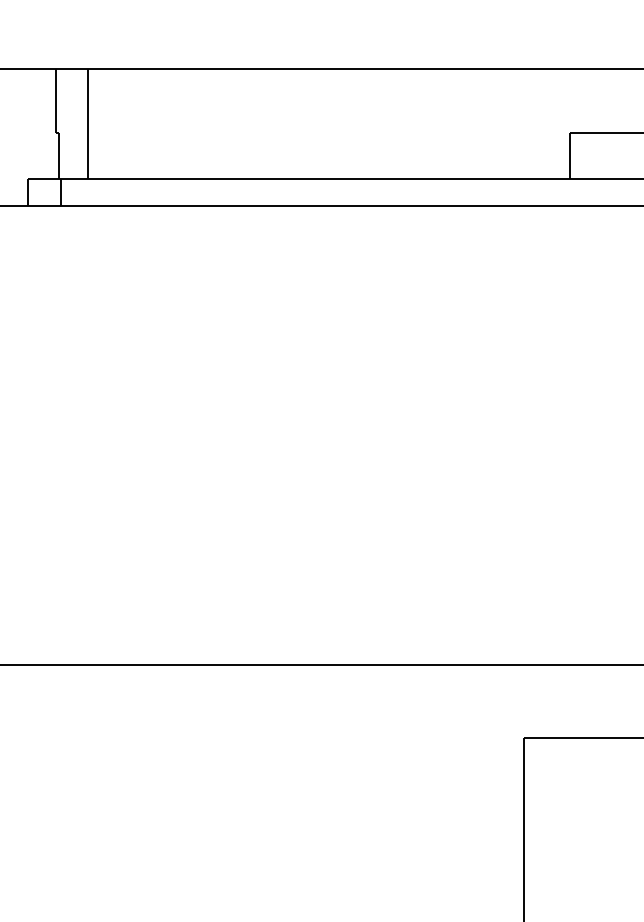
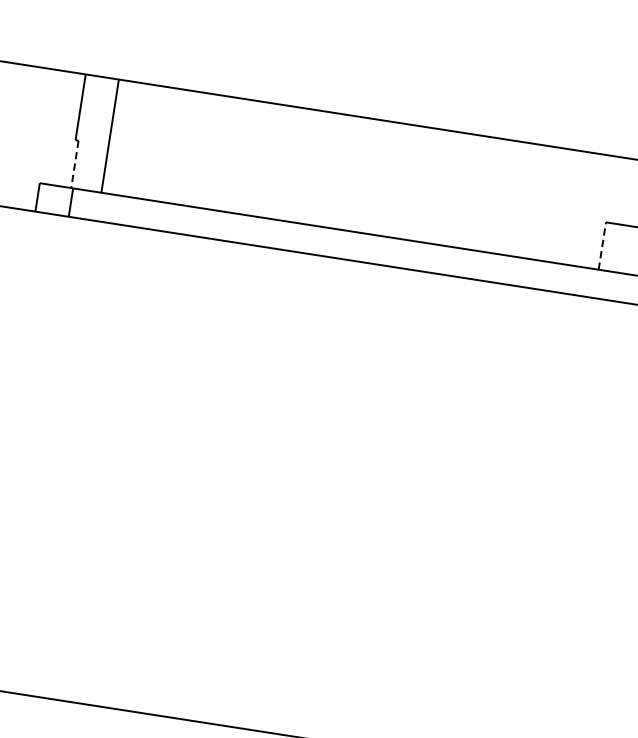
line: (58, 155) -> (74, 164), solid -> dashed
line: (569, 155) -> (602, 245), solid -> dashed

